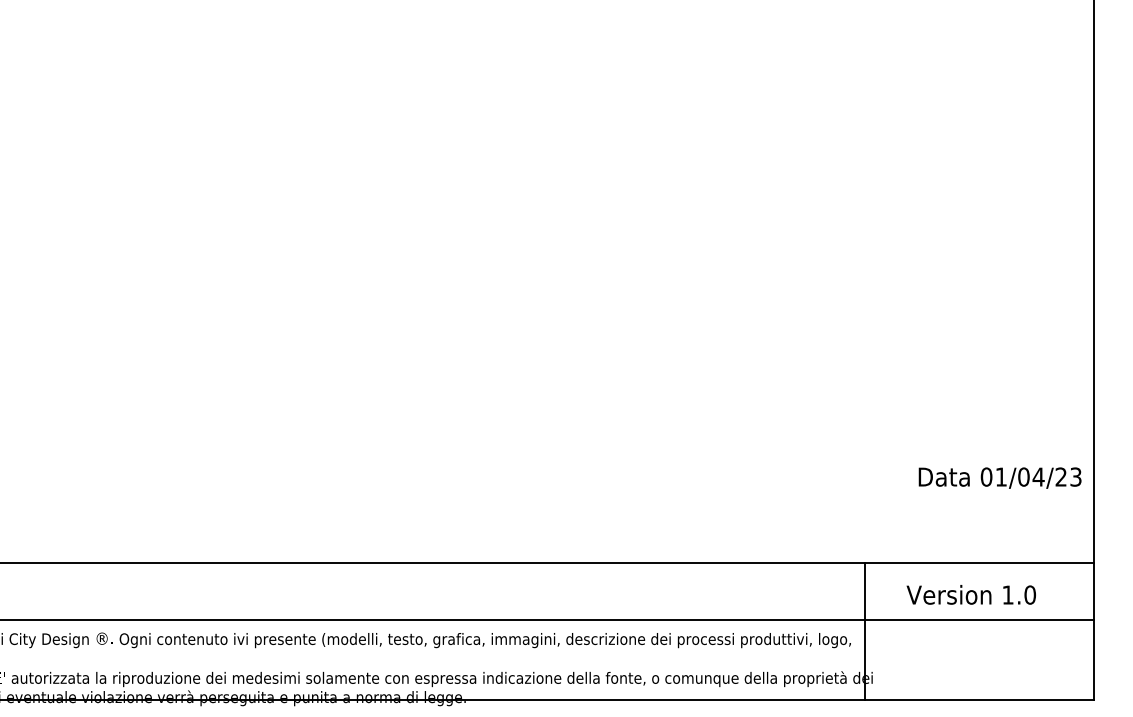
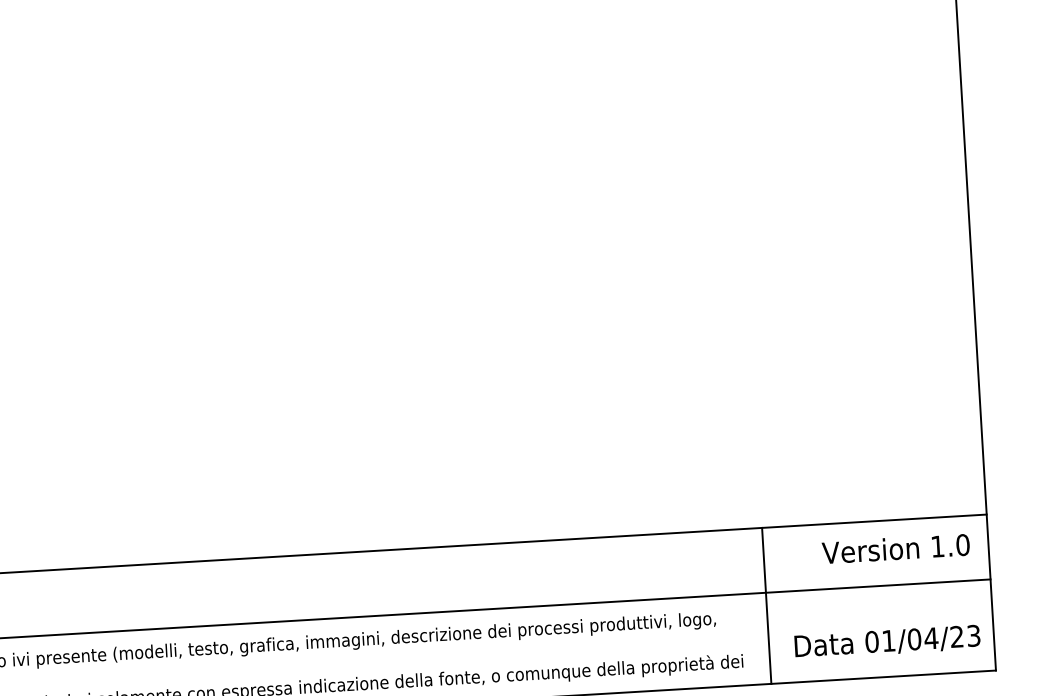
text: (999, 477) -> (886, 641), moved
text: (970, 594) -> (894, 548), moved
line: (865, 630) -> (766, 605), moved

